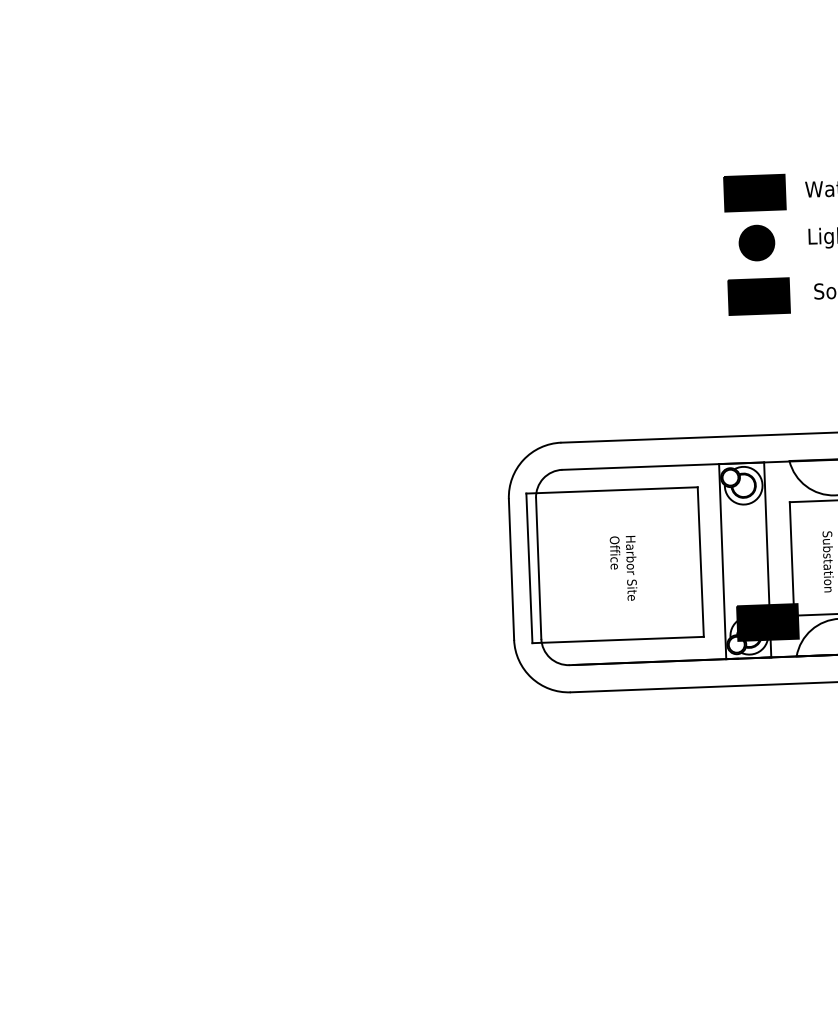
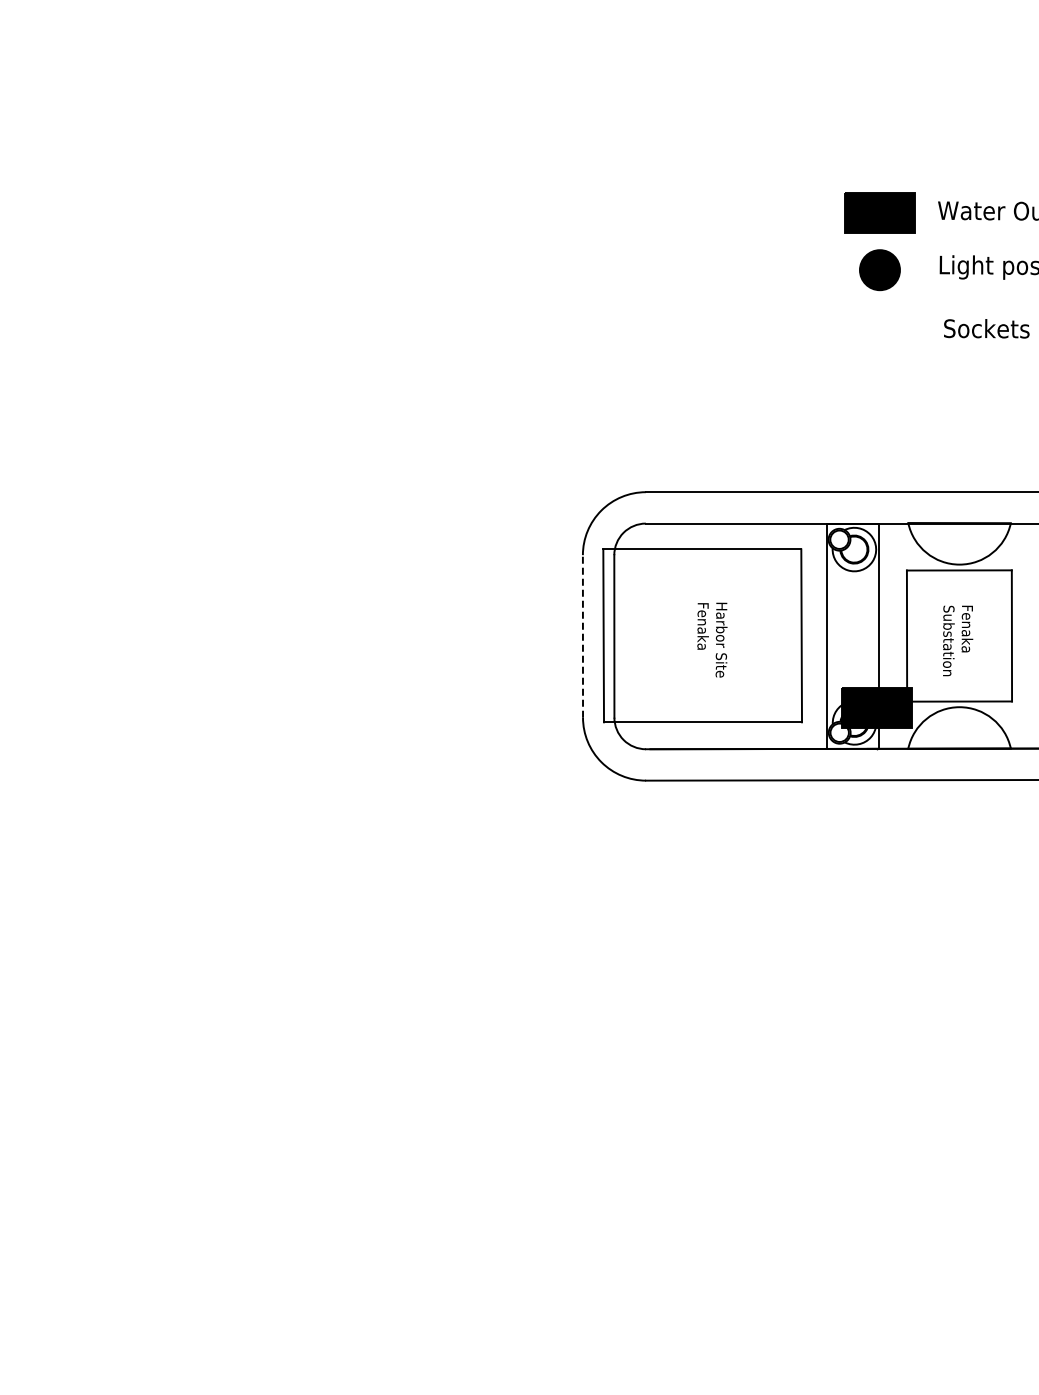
part: (758, 296) -> (879, 331), removed
text: (615, 556) -> (703, 625), Office -> Fenaka
line: (511, 568) -> (582, 635), solid -> dashed

